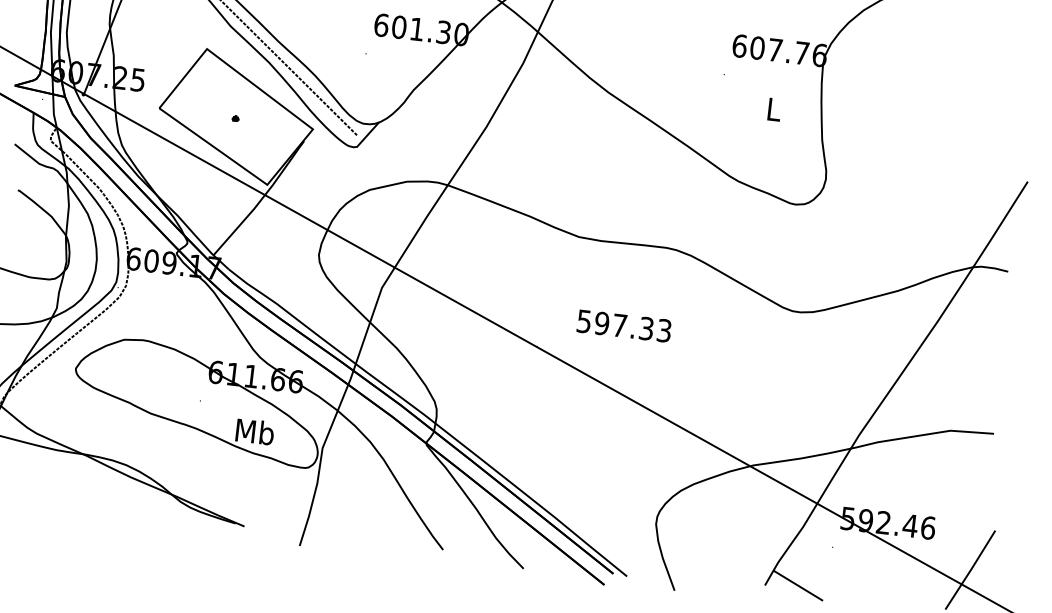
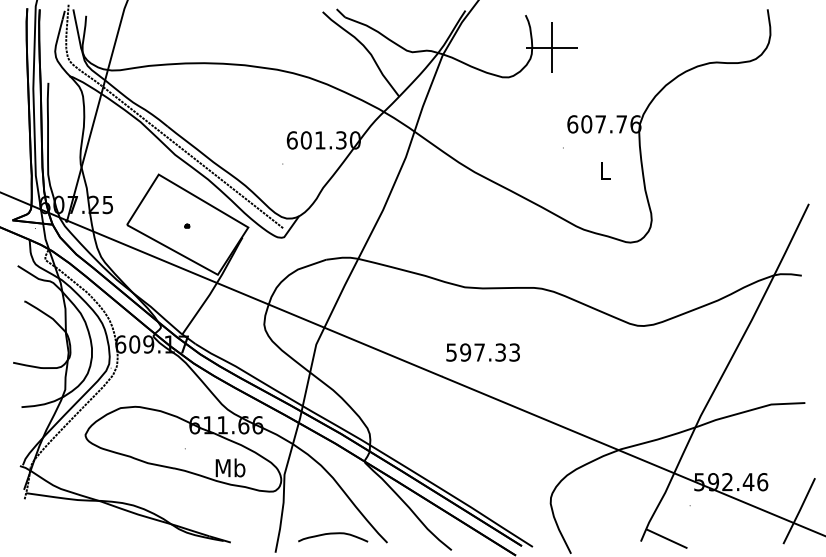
text: (623, 325) -> (482, 352), moved
curve: (375, 531) -> (333, 534), added

